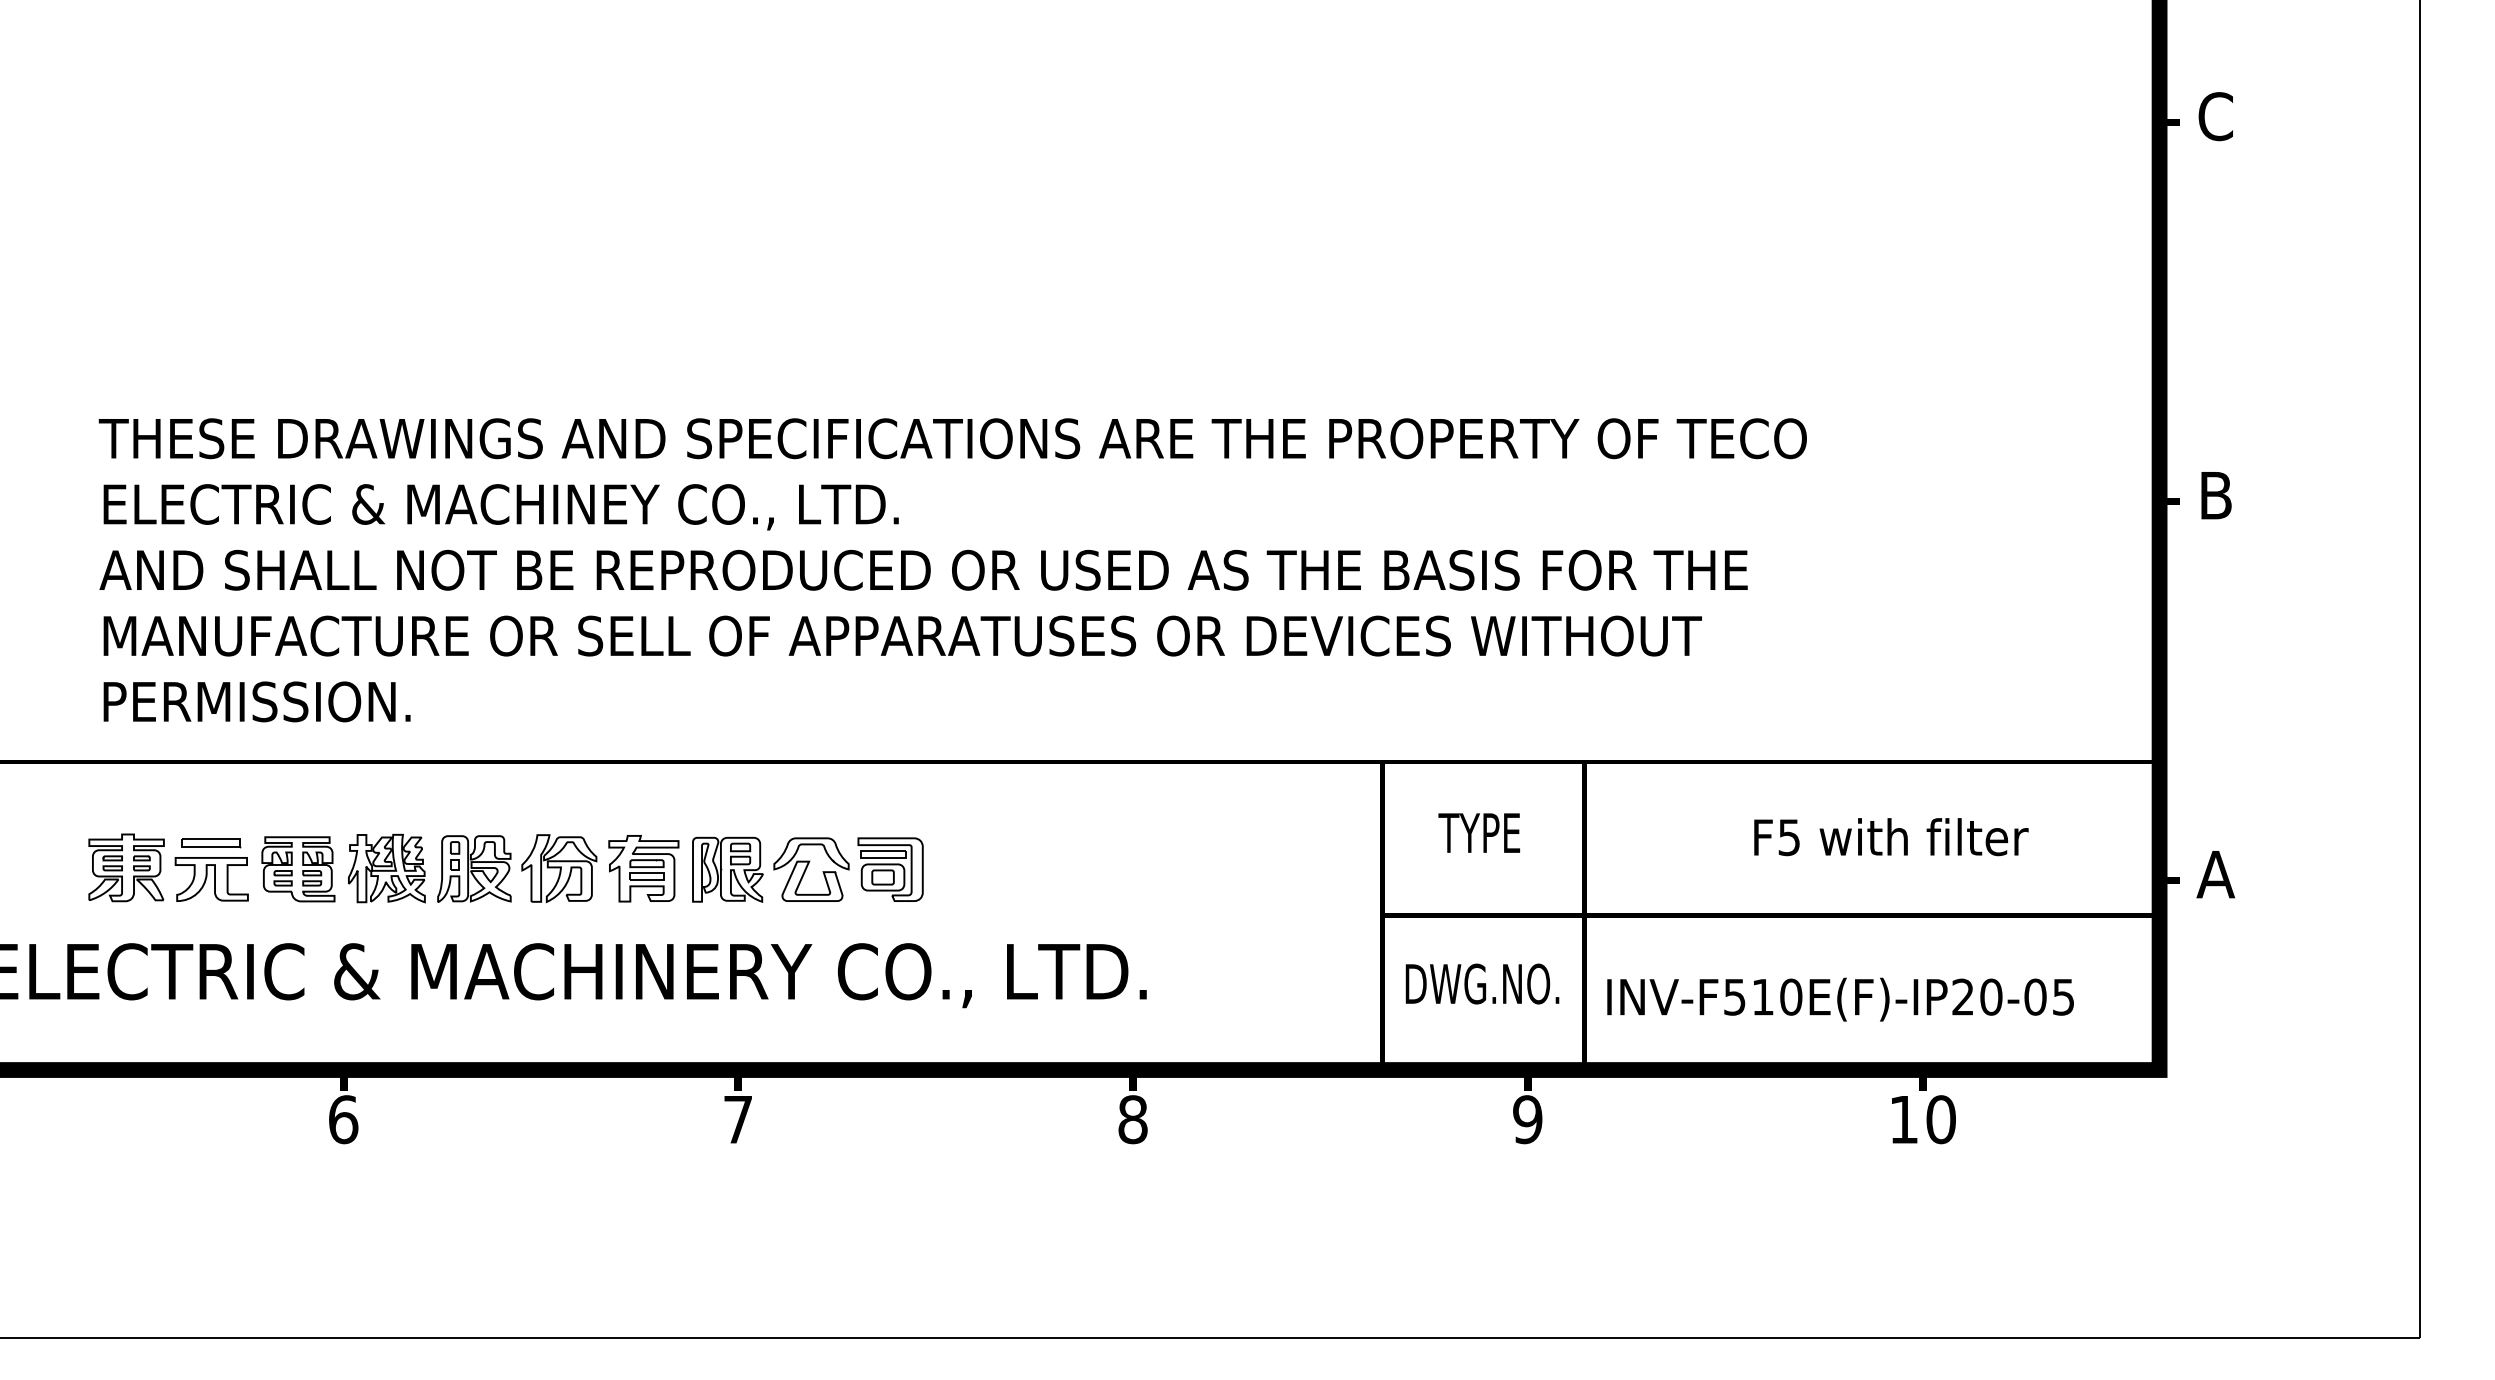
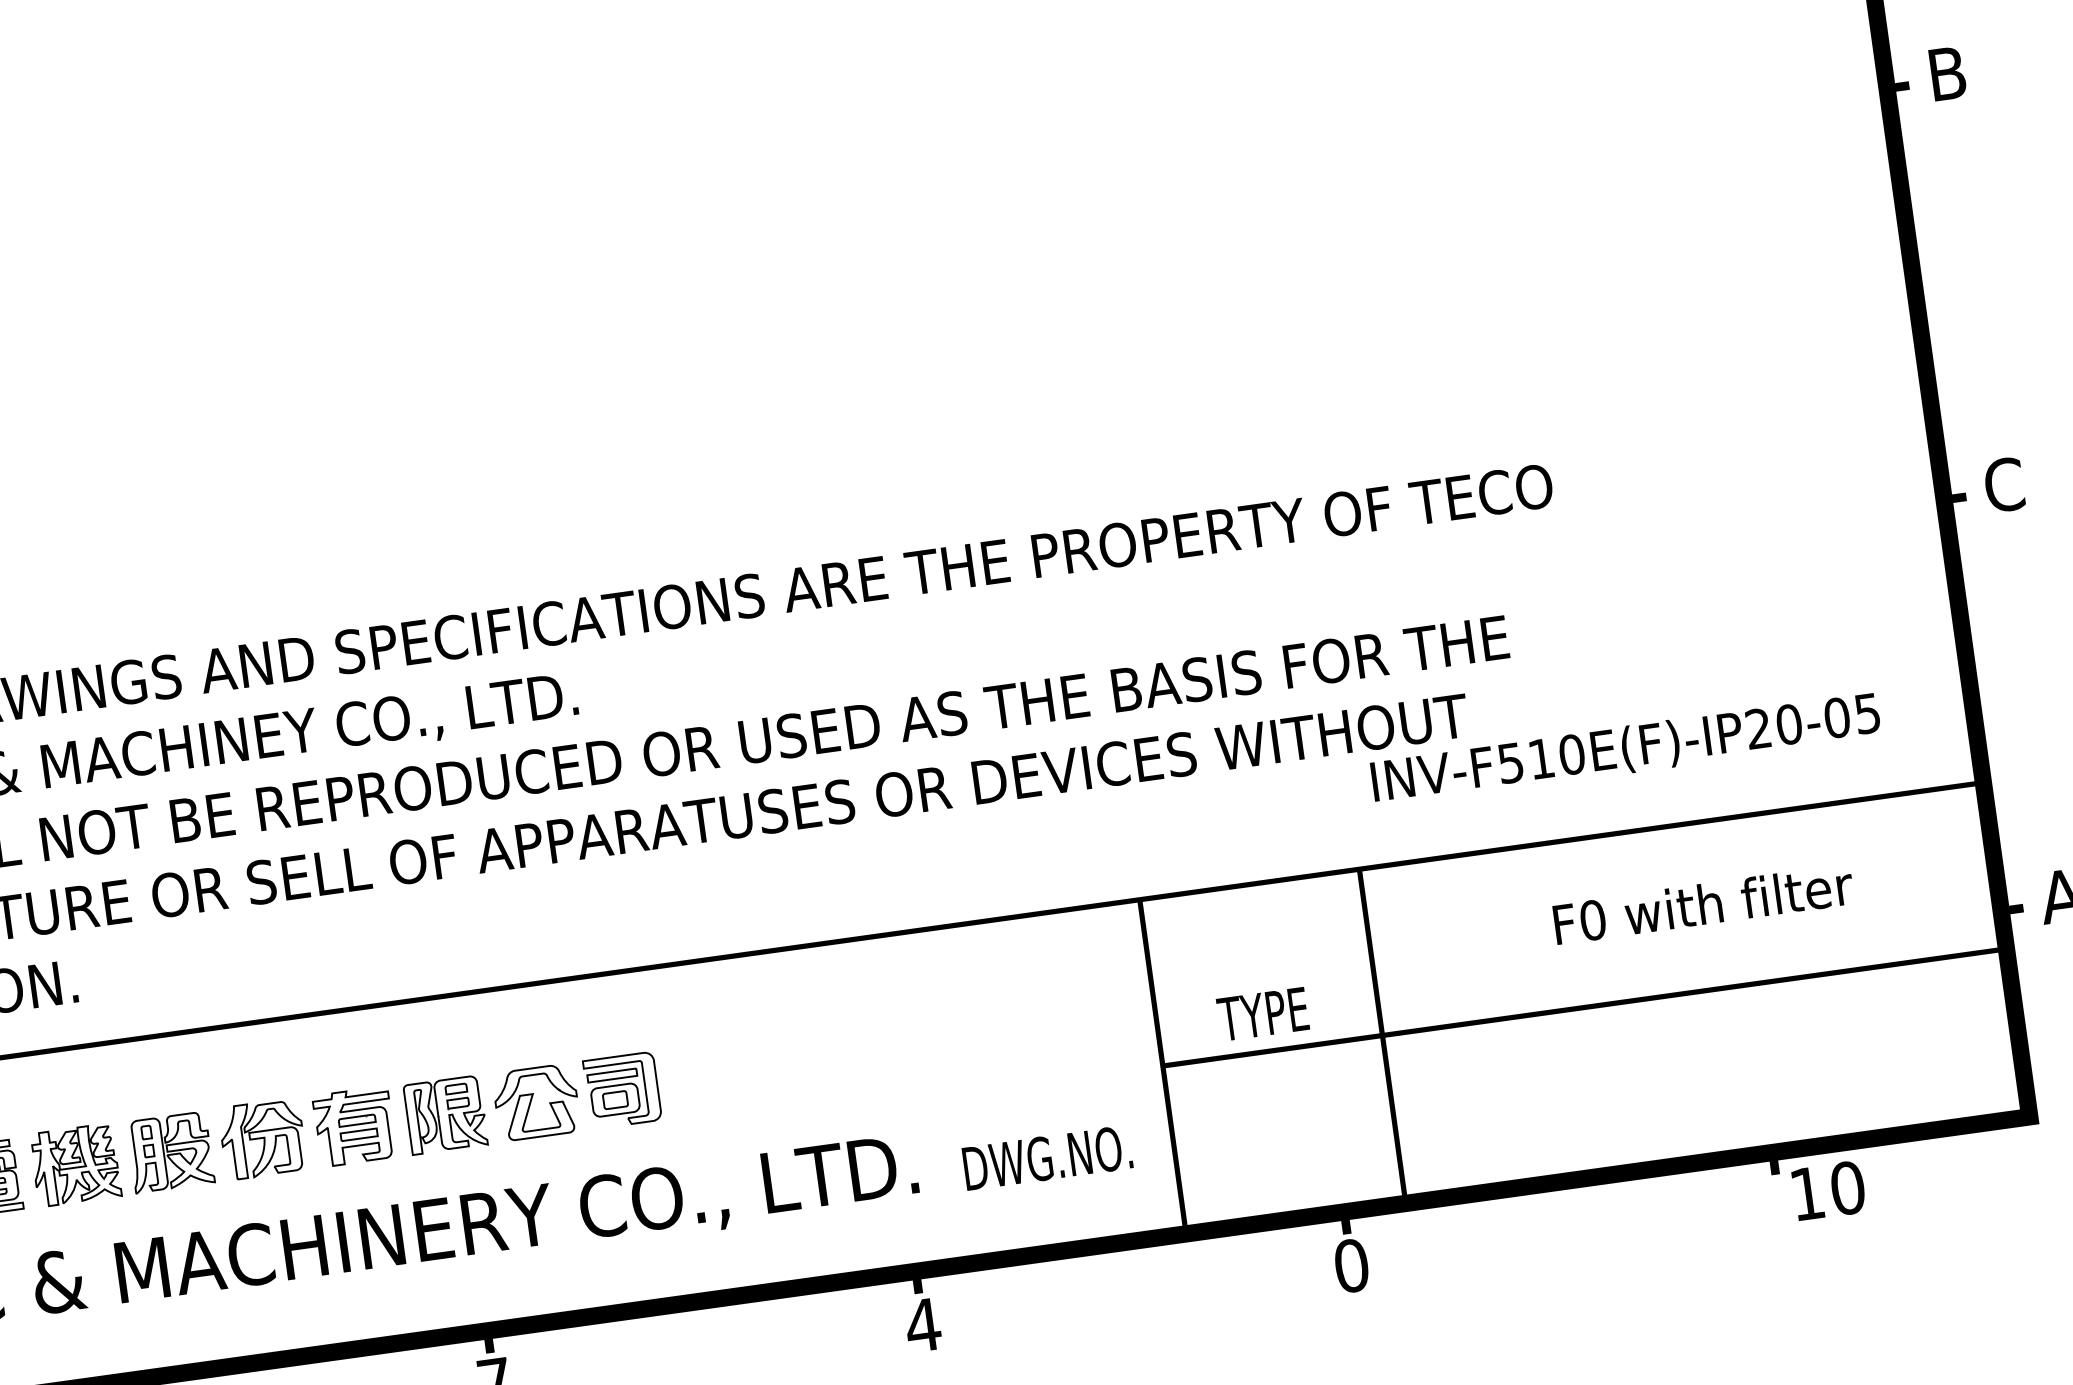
text: (2215, 116) -> (1946, 73), C -> B
text: (2215, 495) -> (2003, 484), B -> C
text: (1478, 832) -> (1262, 1013), moved
text: (1789, 837) -> (1593, 920), F5 -> F0
text: (1482, 983) -> (1047, 1157), moved
text: (1840, 999) -> (1625, 749), moved
text: (1132, 1119) -> (922, 1325), 8 -> 4
text: (1527, 1119) -> (1351, 1265), 9 -> 0
text: (1923, 1119) -> (1828, 1190), moved

